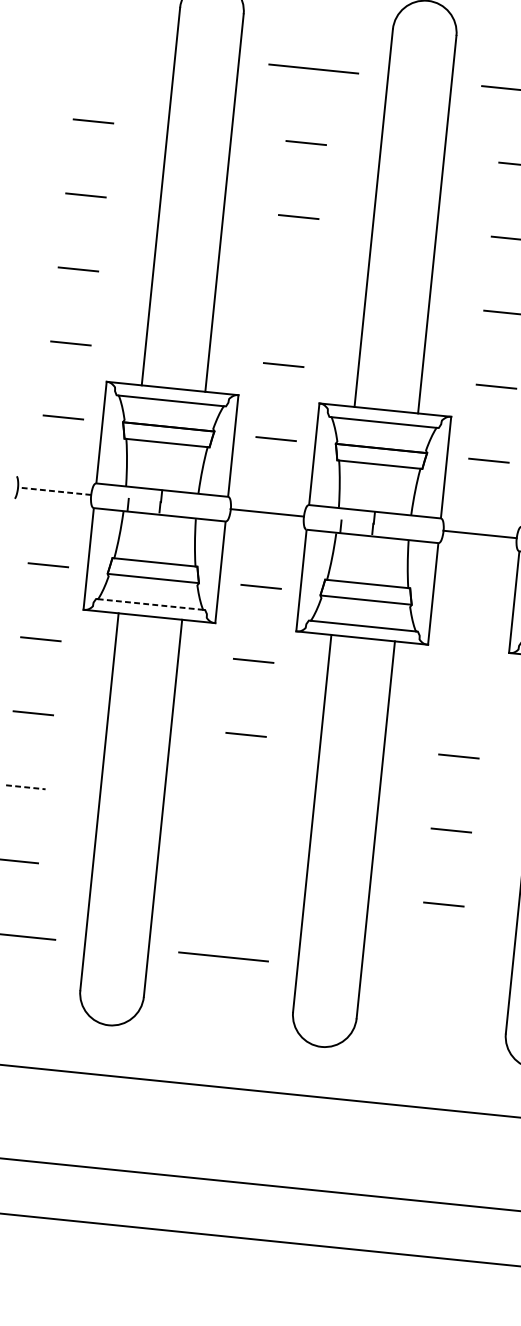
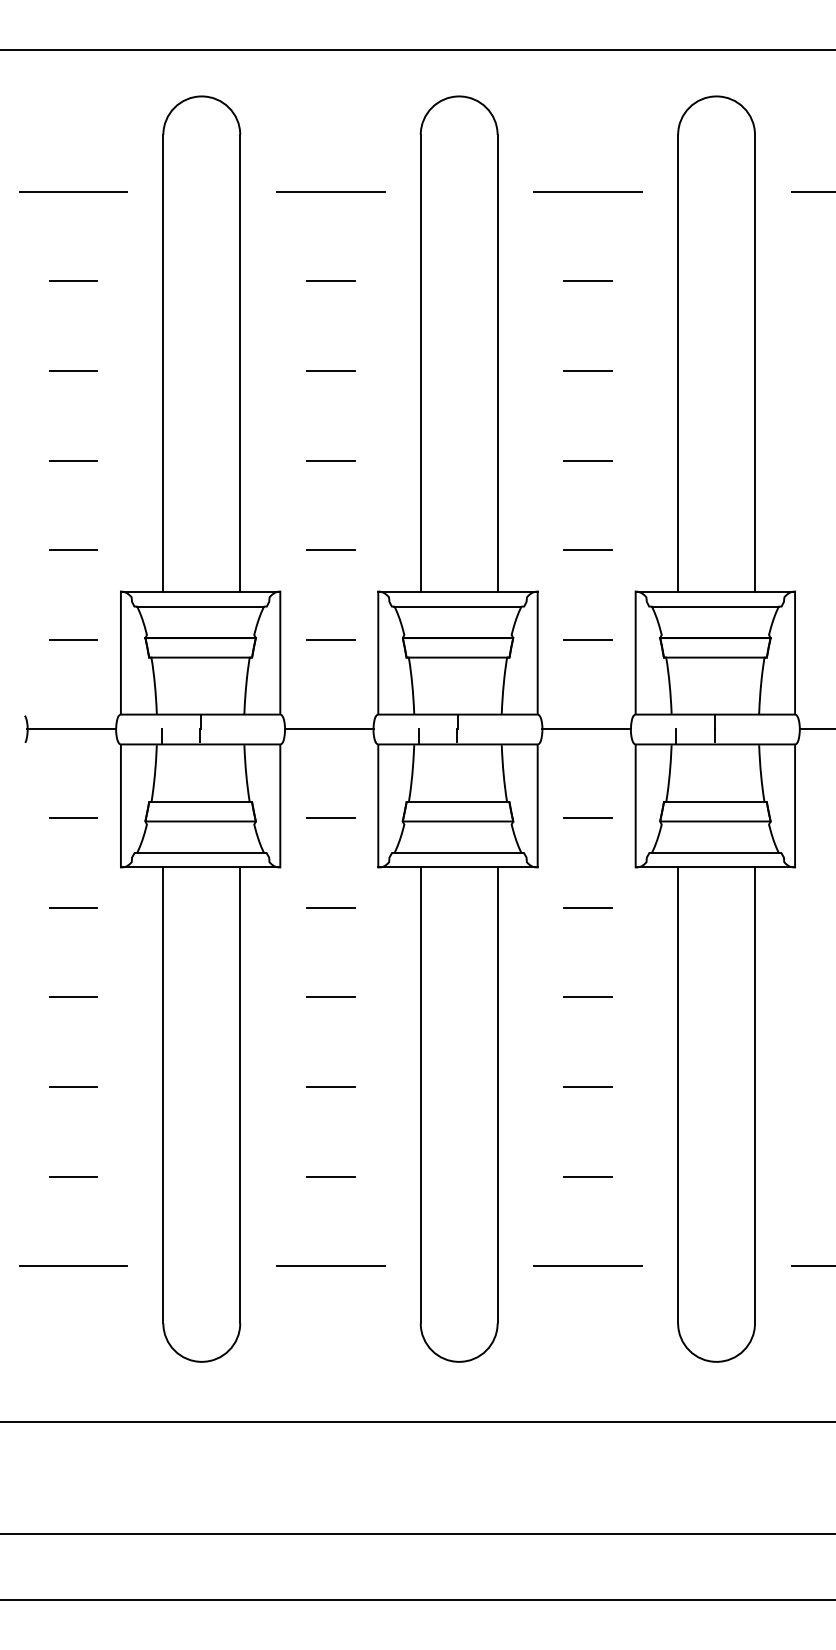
line: (101, 47) -> (73, 191), added
line: (290, 291) -> (330, 460), added
line: (54, 491) -> (71, 729), dashed -> solid
line: (151, 604) -> (201, 852), dashed -> solid
line: (474, 608) -> (588, 818), added
line: (466, 682) -> (588, 907), added
line: (25, 786) -> (73, 1086), dashed -> solid
line: (238, 808) -> (330, 1086), added
line: (230, 882) -> (330, 1176), added
line: (435, 978) -> (587, 1266), added

